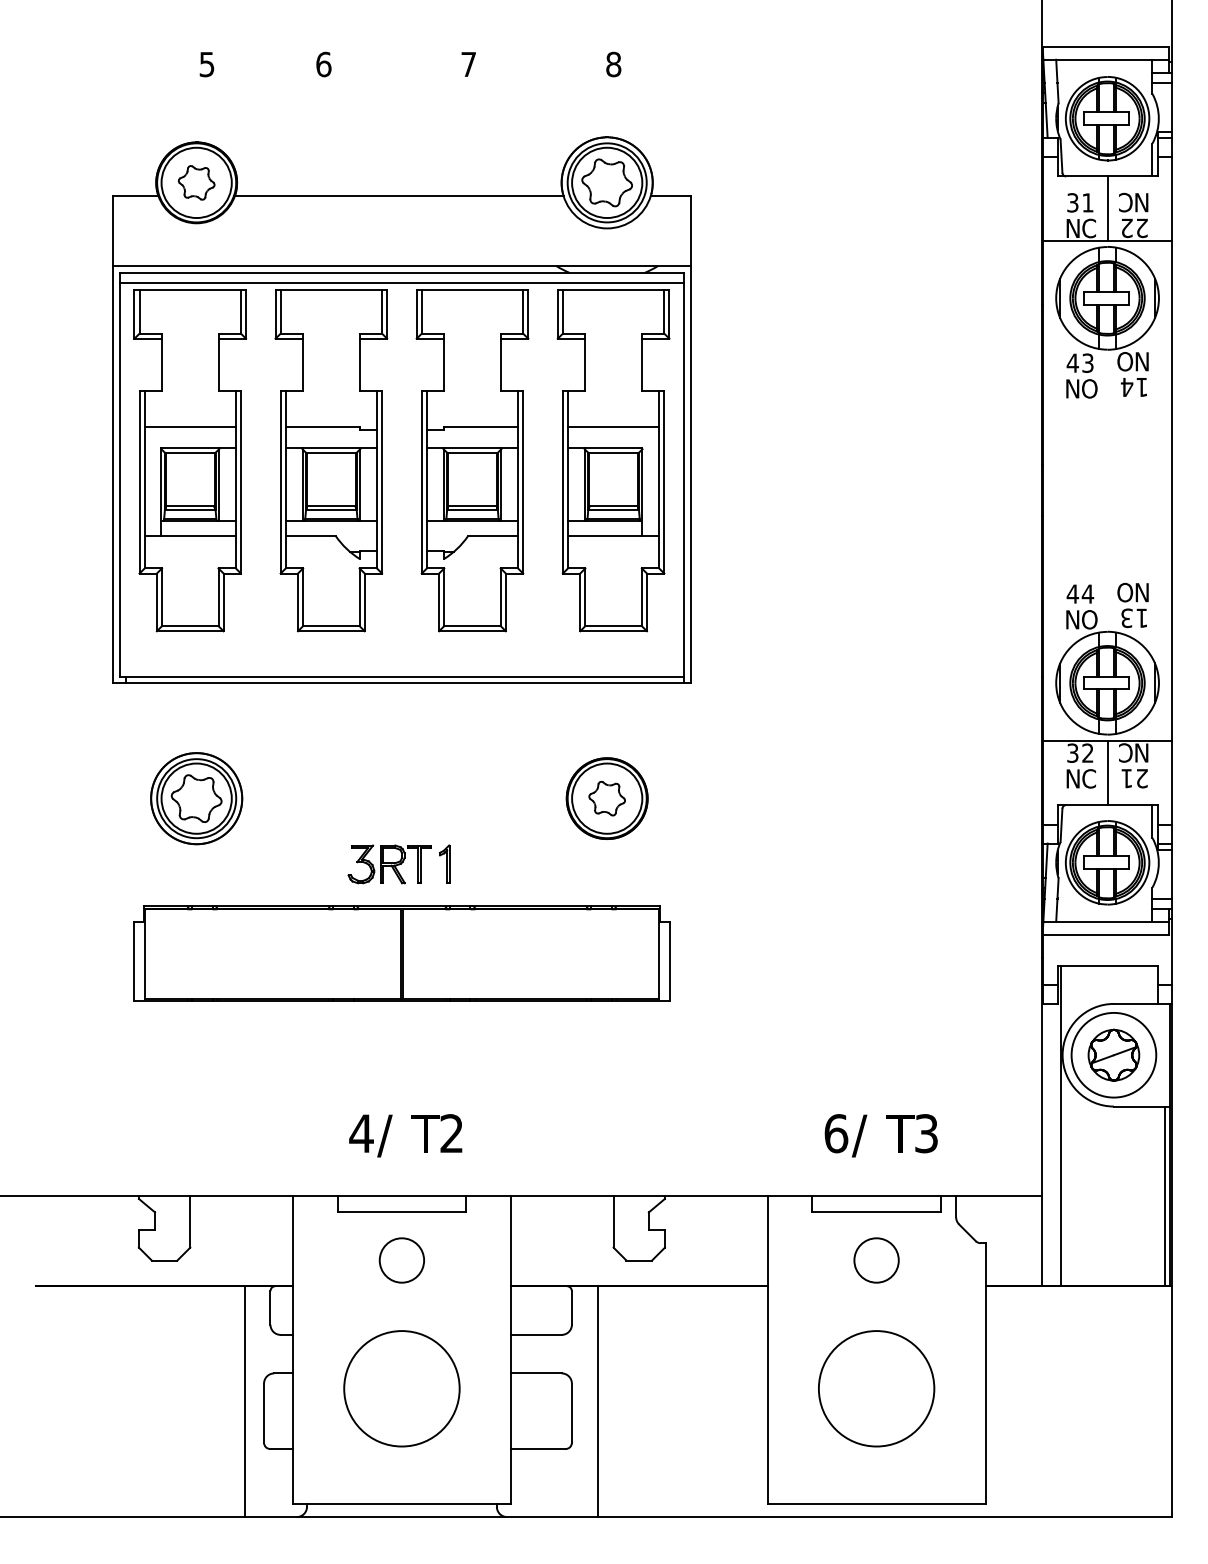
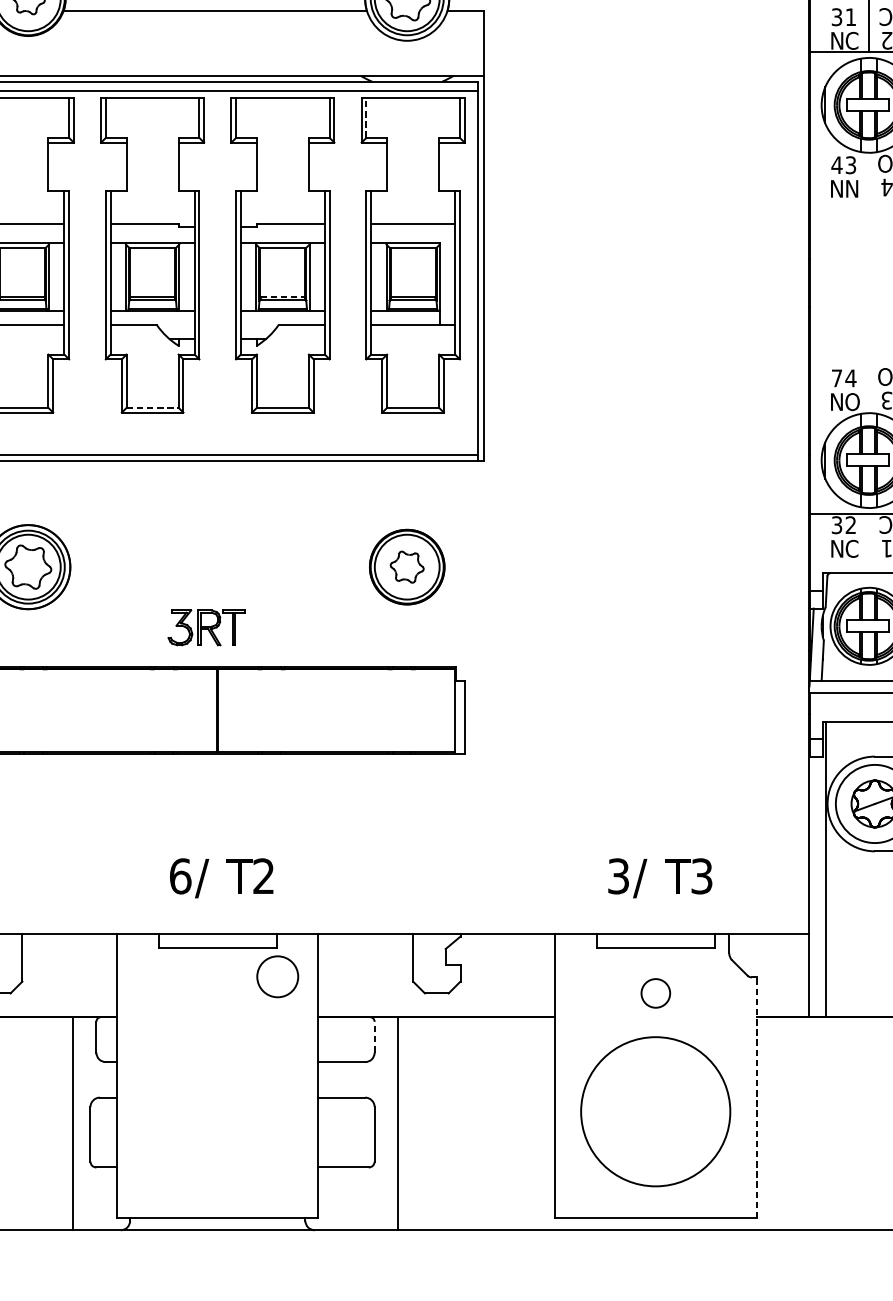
line: (562, 311) -> (365, 117), solid -> dashed
text: (1089, 388) -> (852, 188), O -> N
line: (473, 505) -> (283, 296), solid -> dashed
text: (1072, 593) -> (836, 377), 4 -> 7
line: (331, 626) -> (152, 408), solid -> dashed
line: (1107, 772) -> (868, 543), removed
part: (444, 863) -> (257, 627), removed
text: (361, 1133) -> (180, 876), 4 -> 6
text: (836, 1133) -> (618, 876), 6 -> 3
circle: (401, 1260) -> (277, 976), moved
circle: (876, 1260) -> (655, 993), size x0.7
line: (571, 1307) -> (374, 1036), solid -> dashed
line: (985, 1373) -> (756, 1097), solid -> dashed
circle: (401, 1388) -> (217, 1111), removed
circle: (876, 1388) -> (655, 1111), size x1.4

